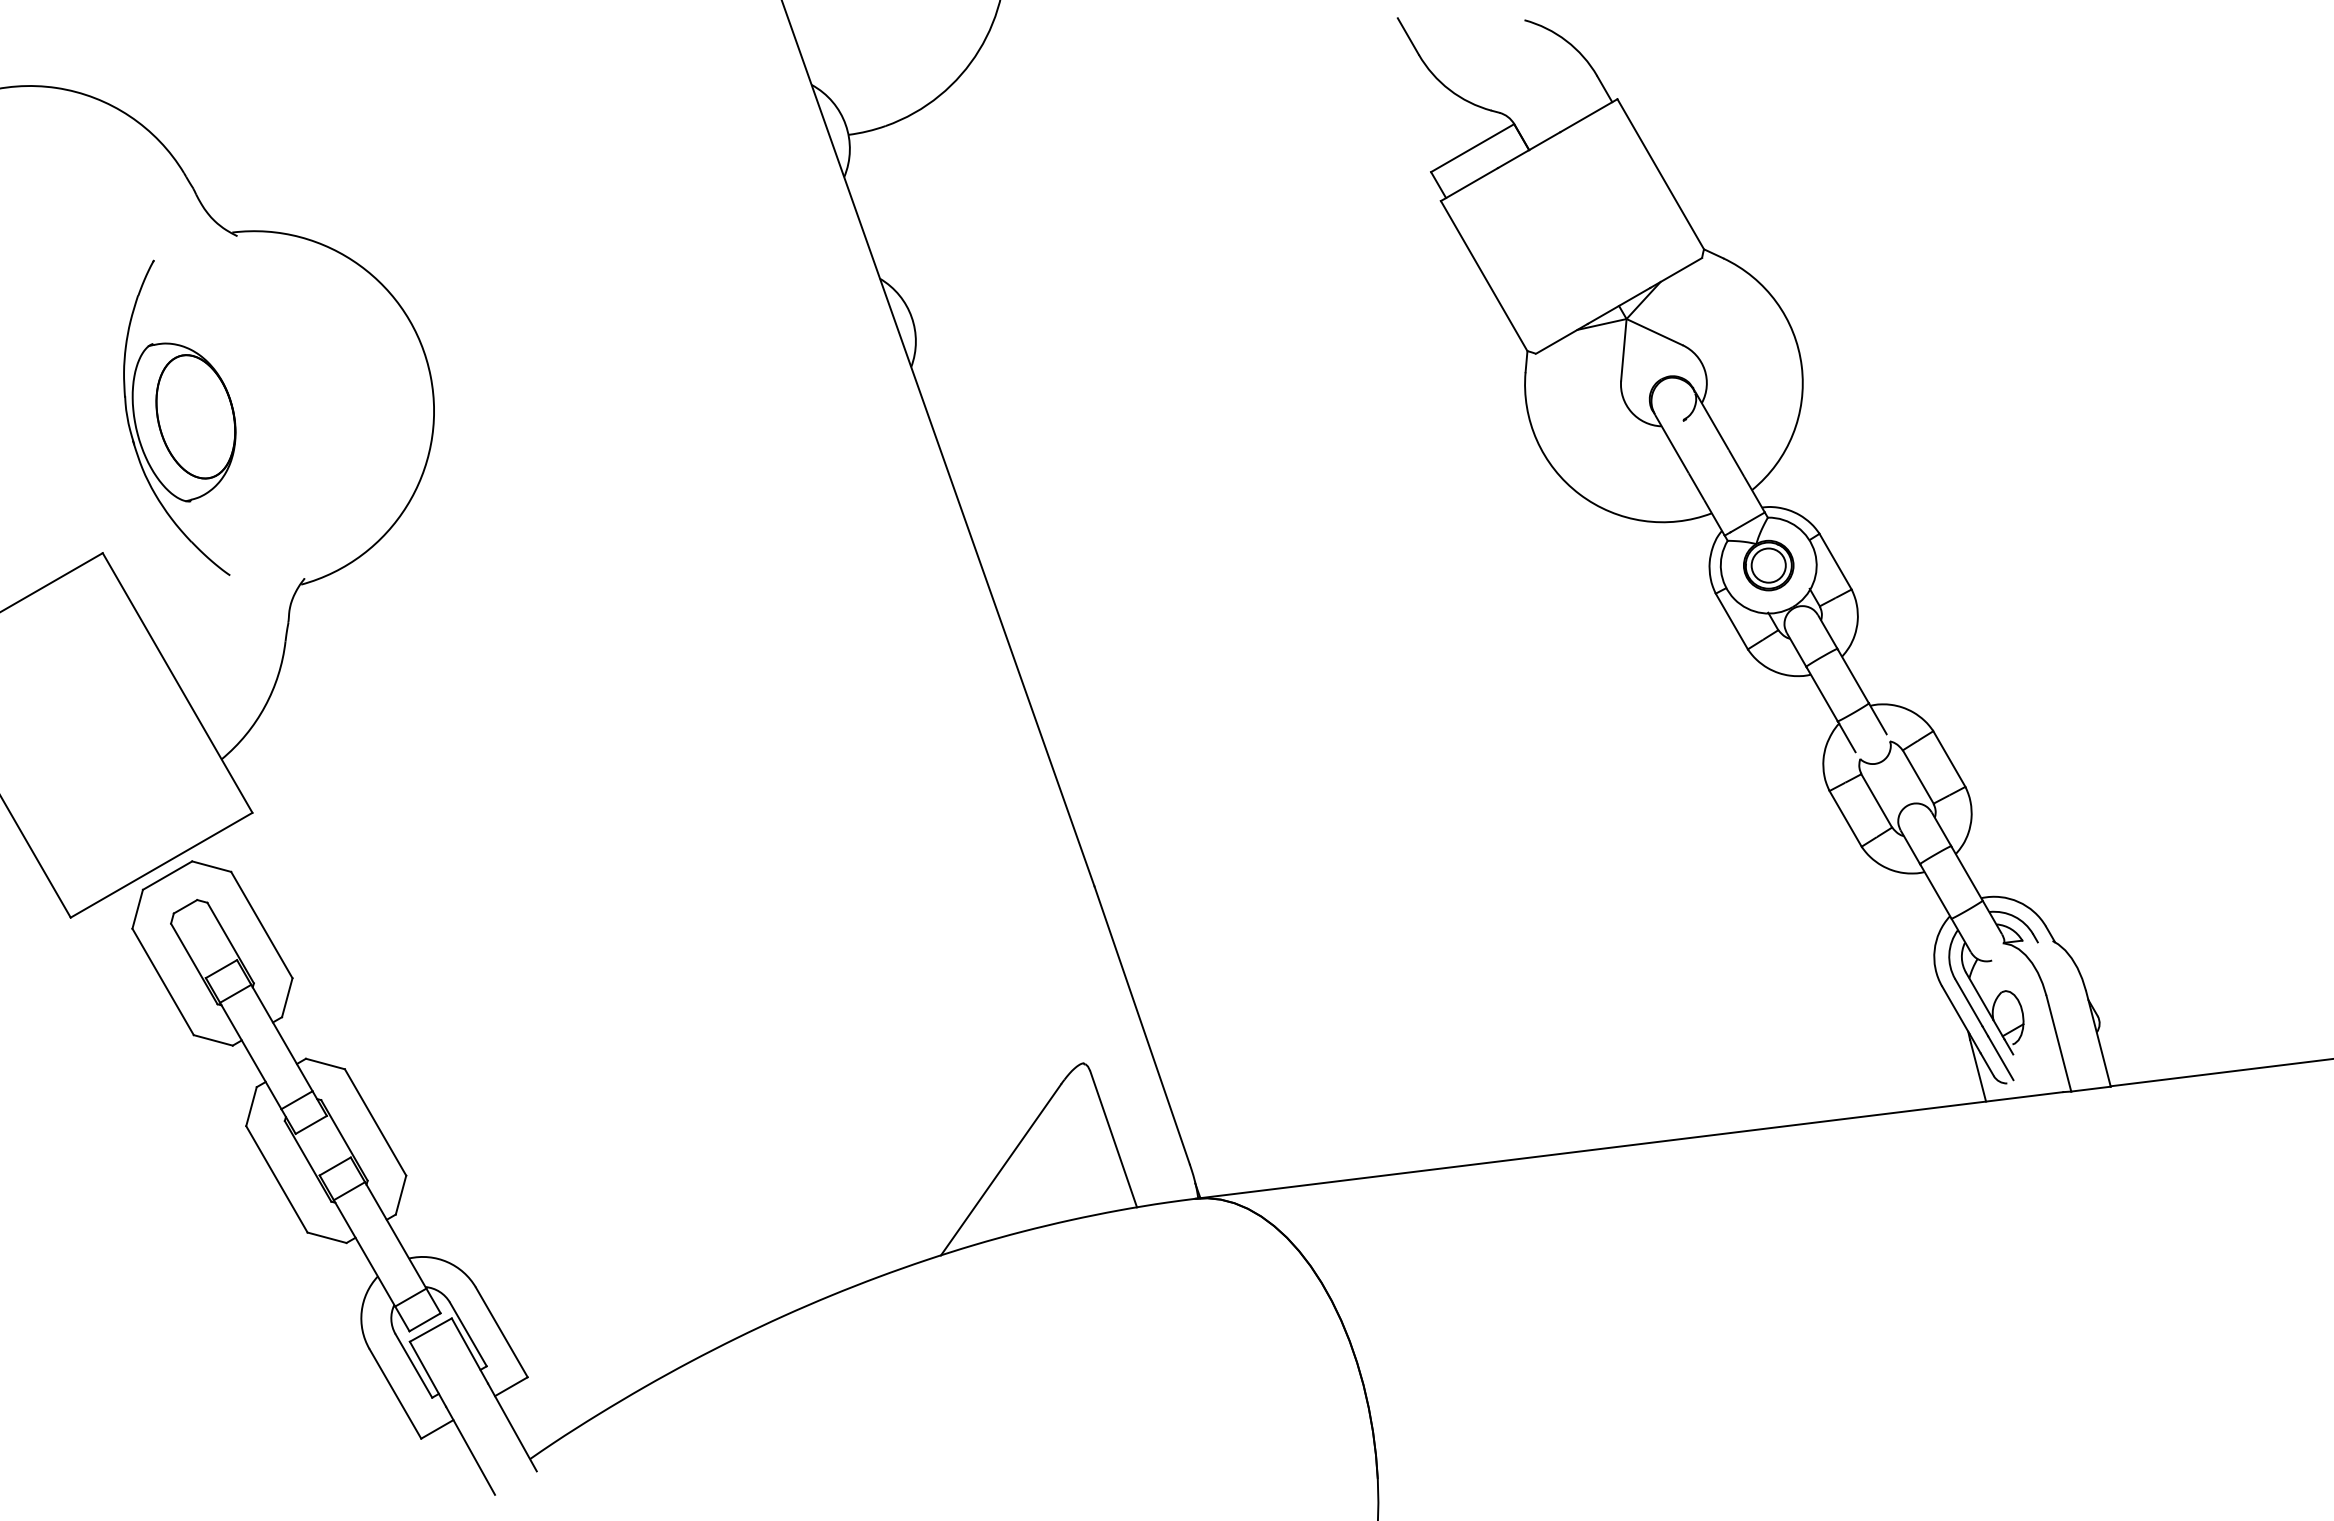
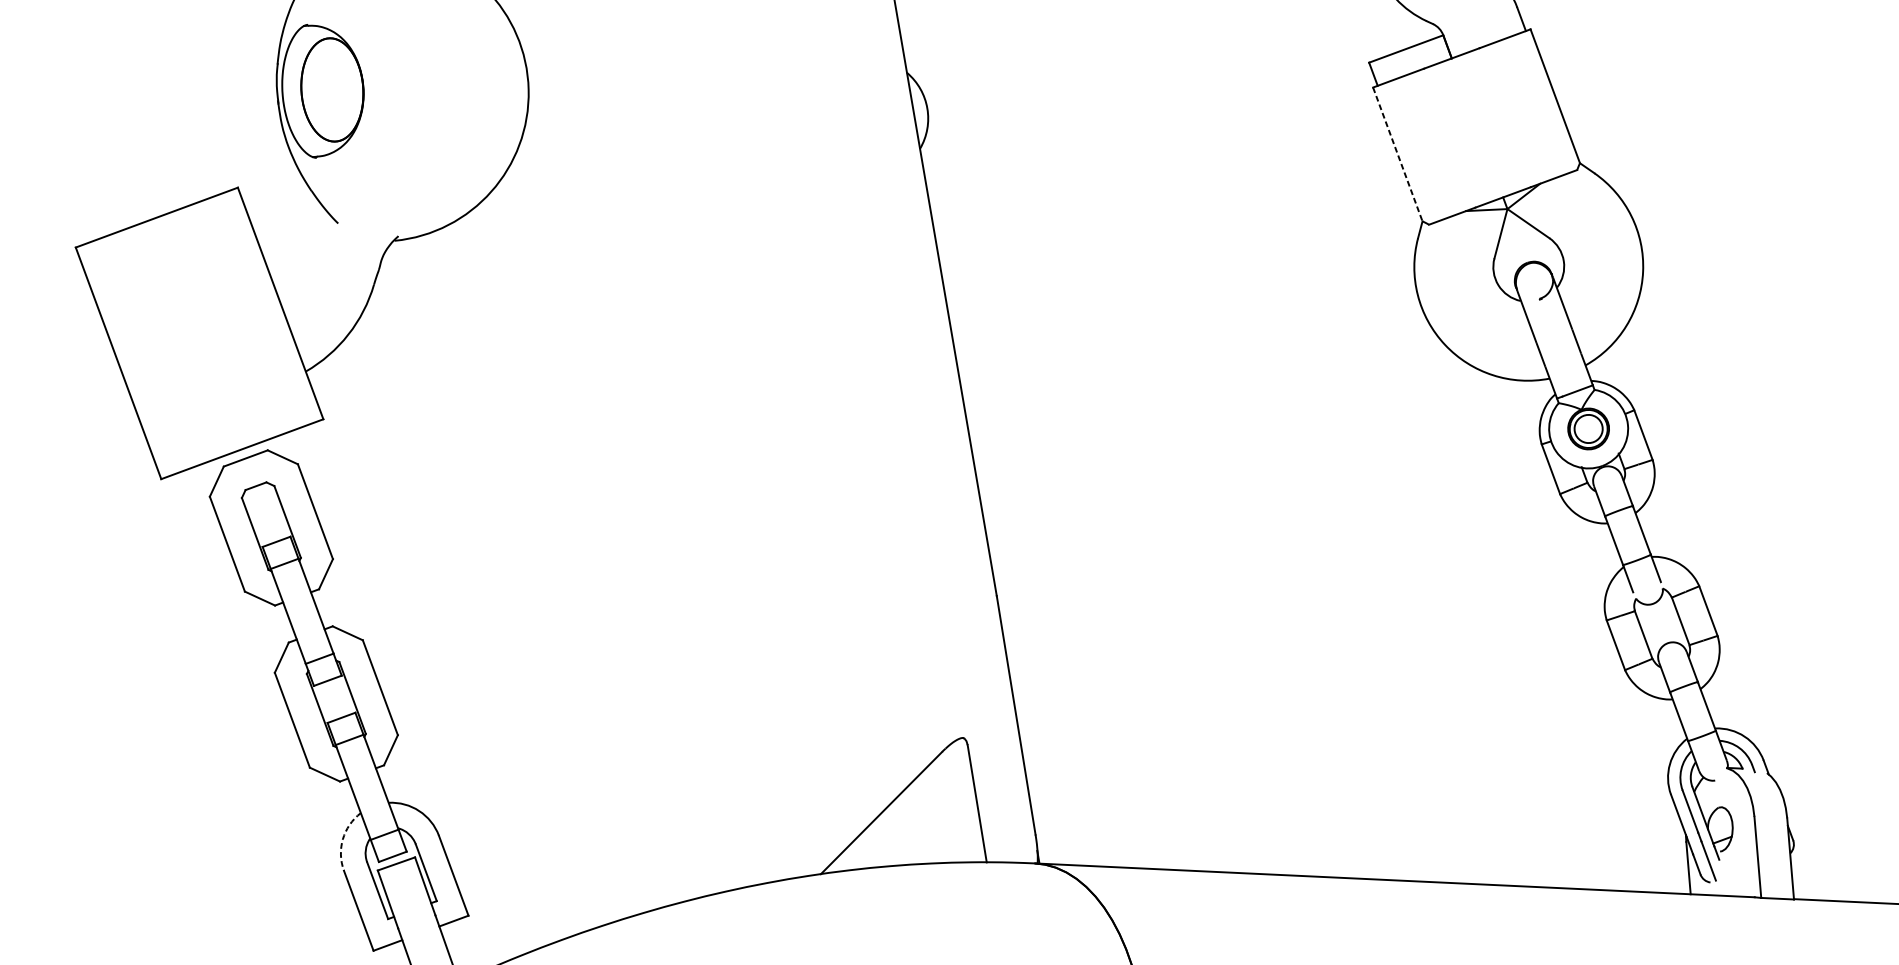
line: (1484, 276) -> (1398, 154), solid -> dashed
arc: (361, 1311) -> (342, 839), solid -> dashed

